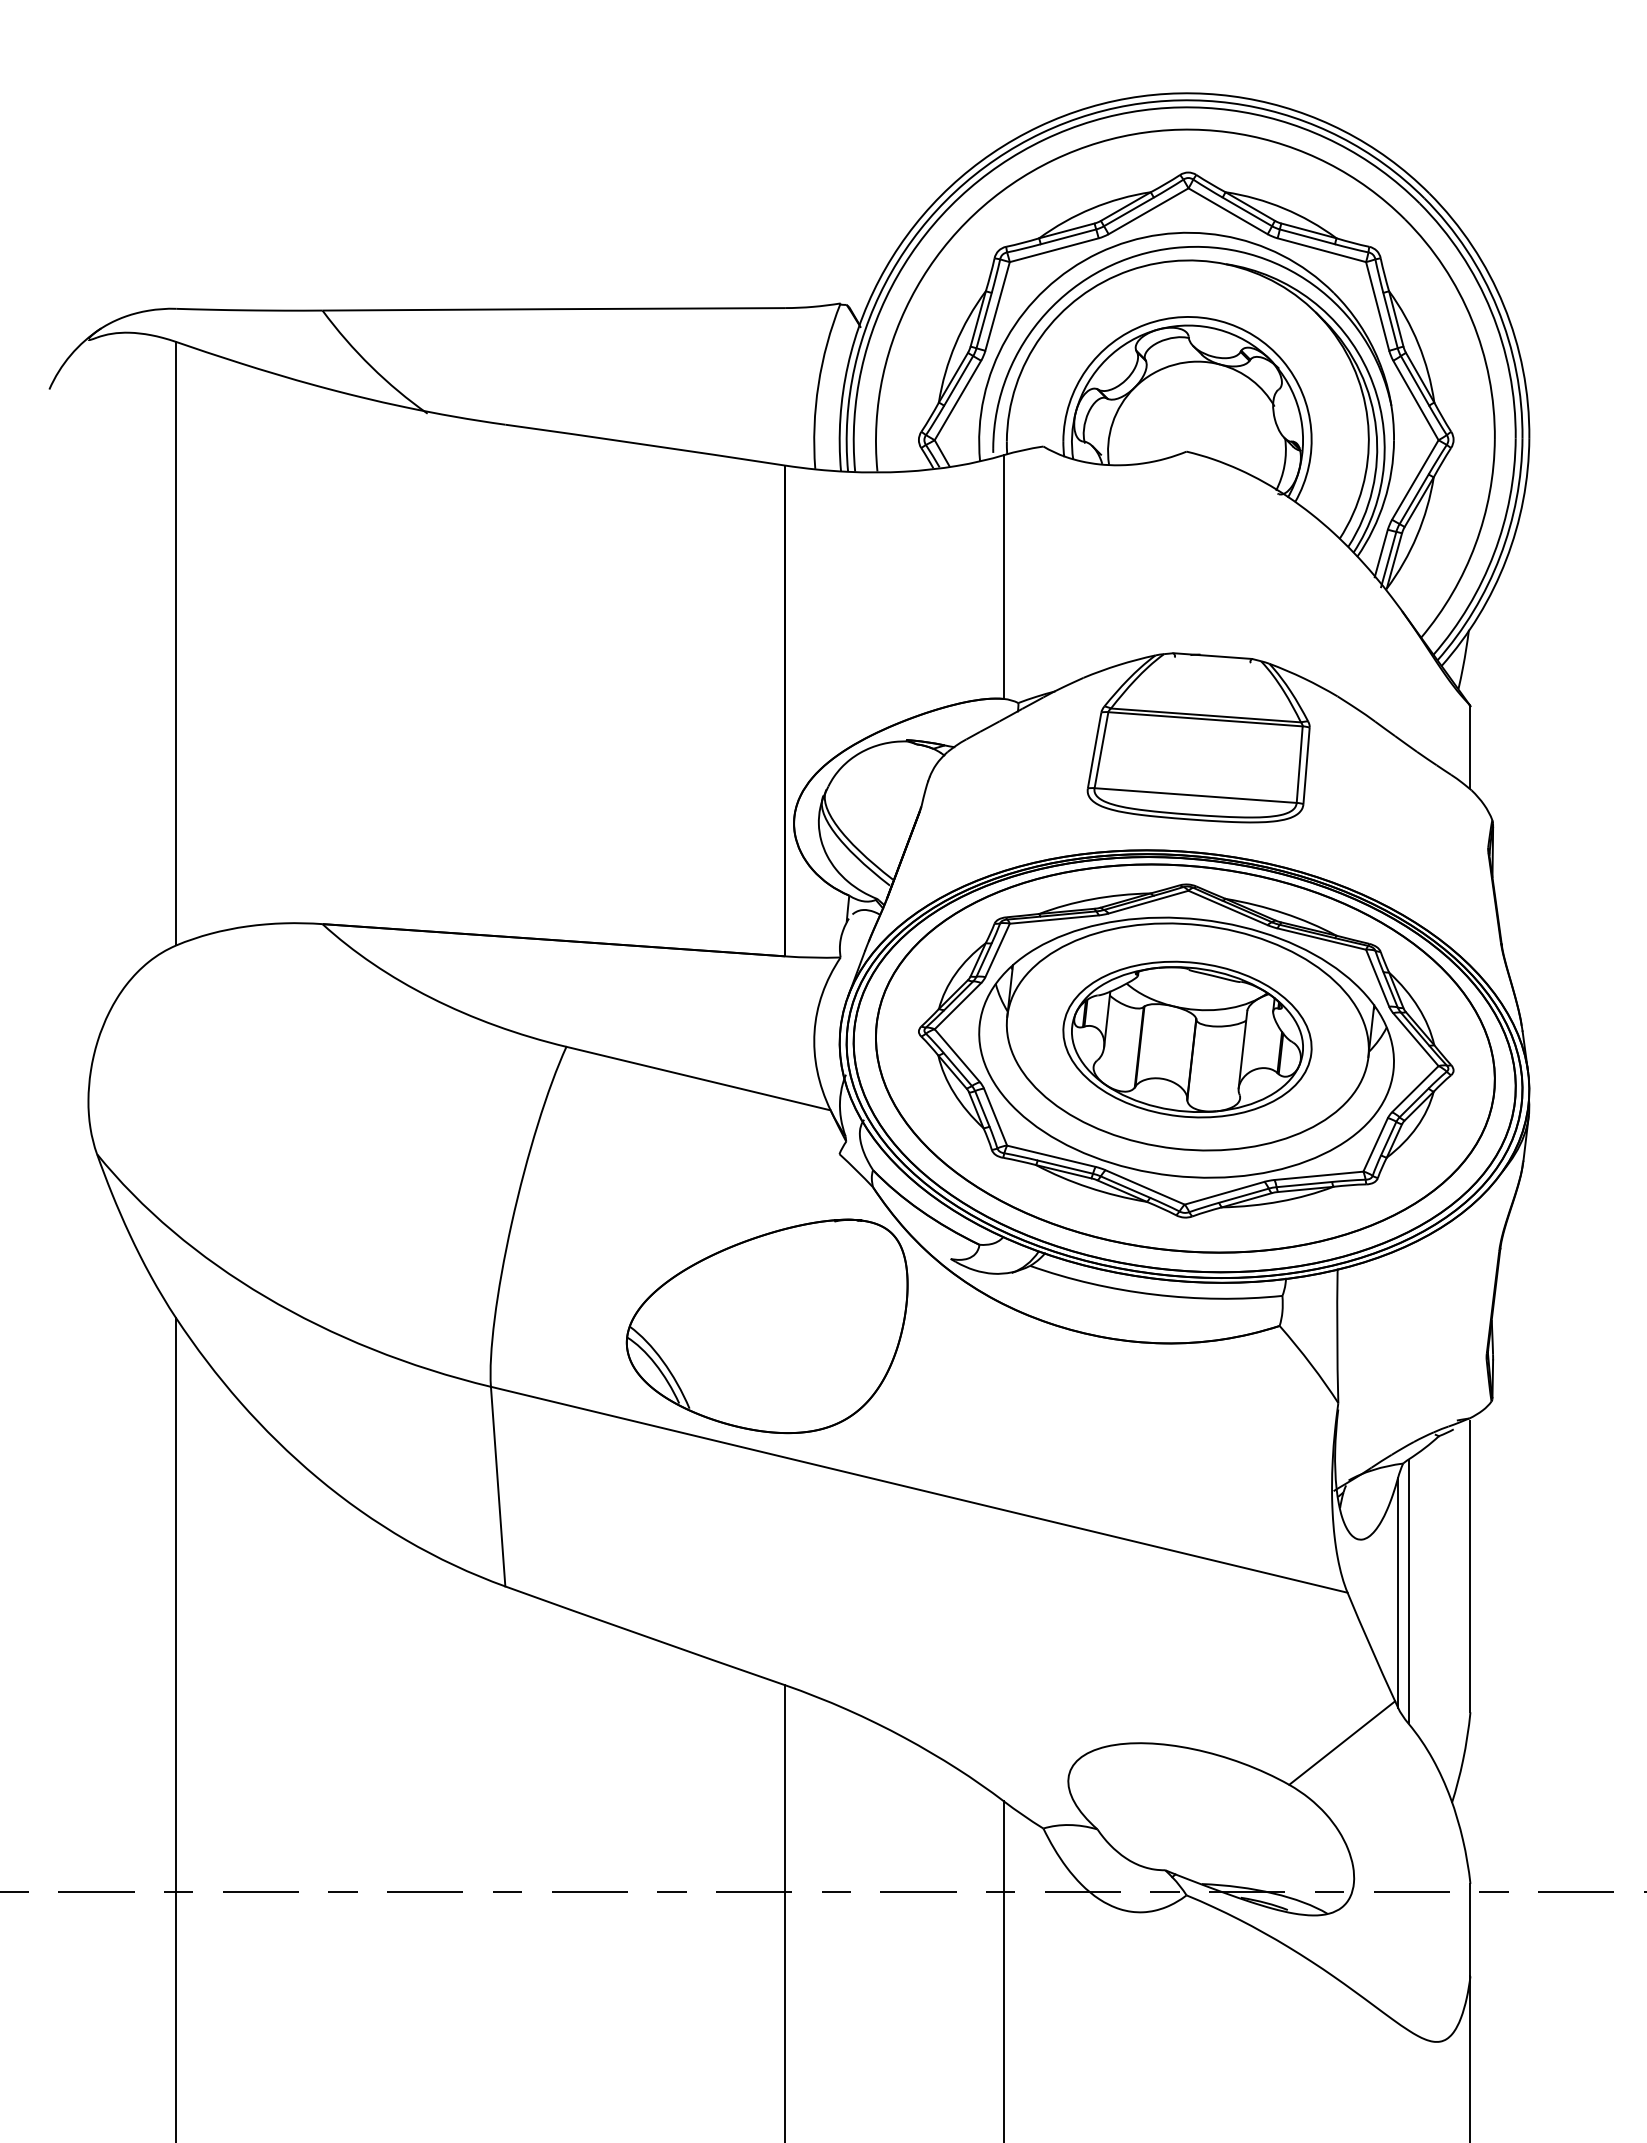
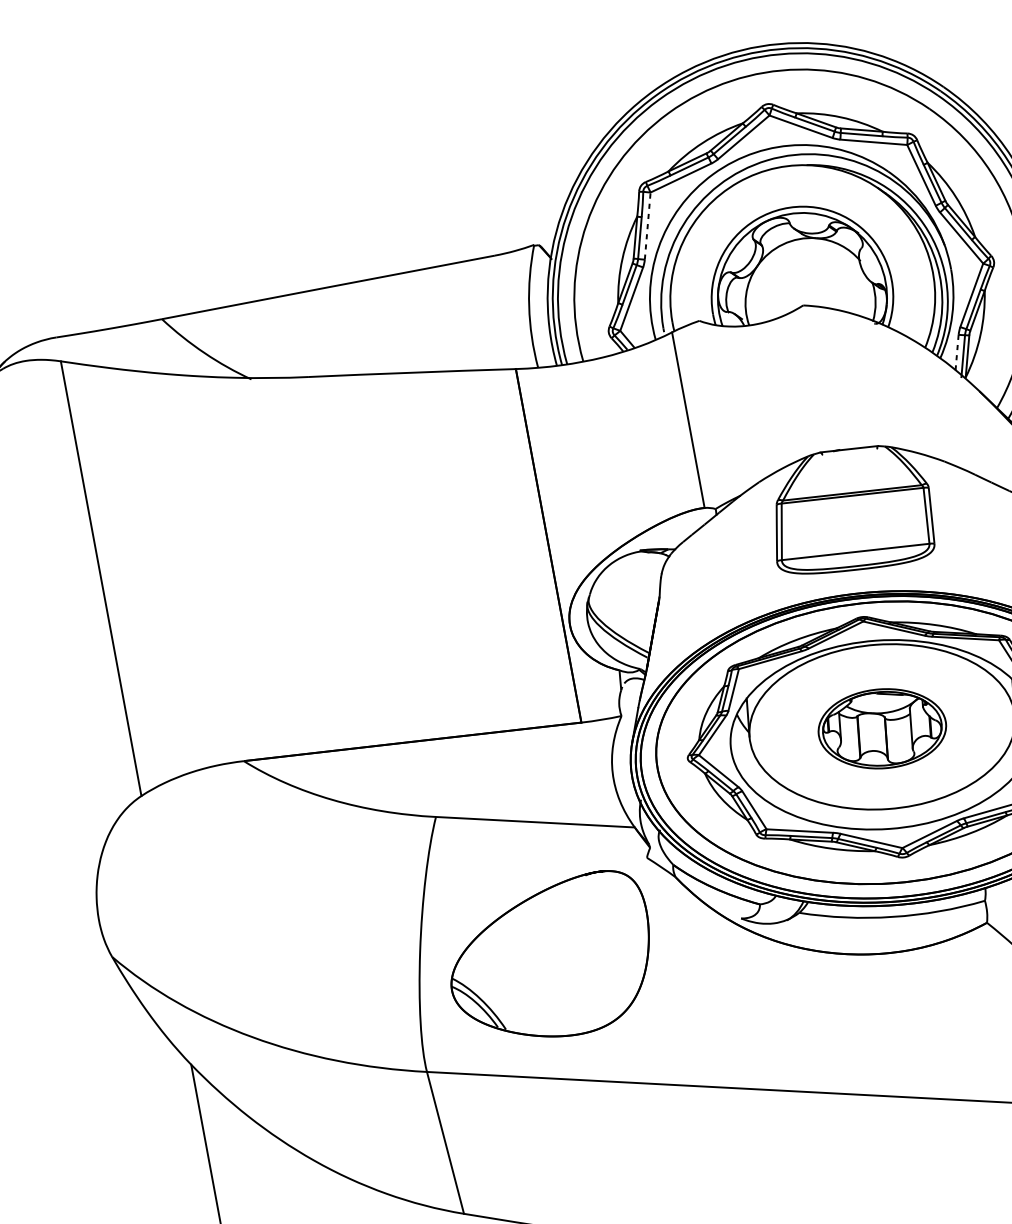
line: (997, 306) -> (647, 226), solid -> dashed
line: (1381, 553) -> (957, 352), solid -> dashed
part: (1187, 1039) -> (882, 728), size x0.7
part: (766, 1326) -> (550, 960), moved

